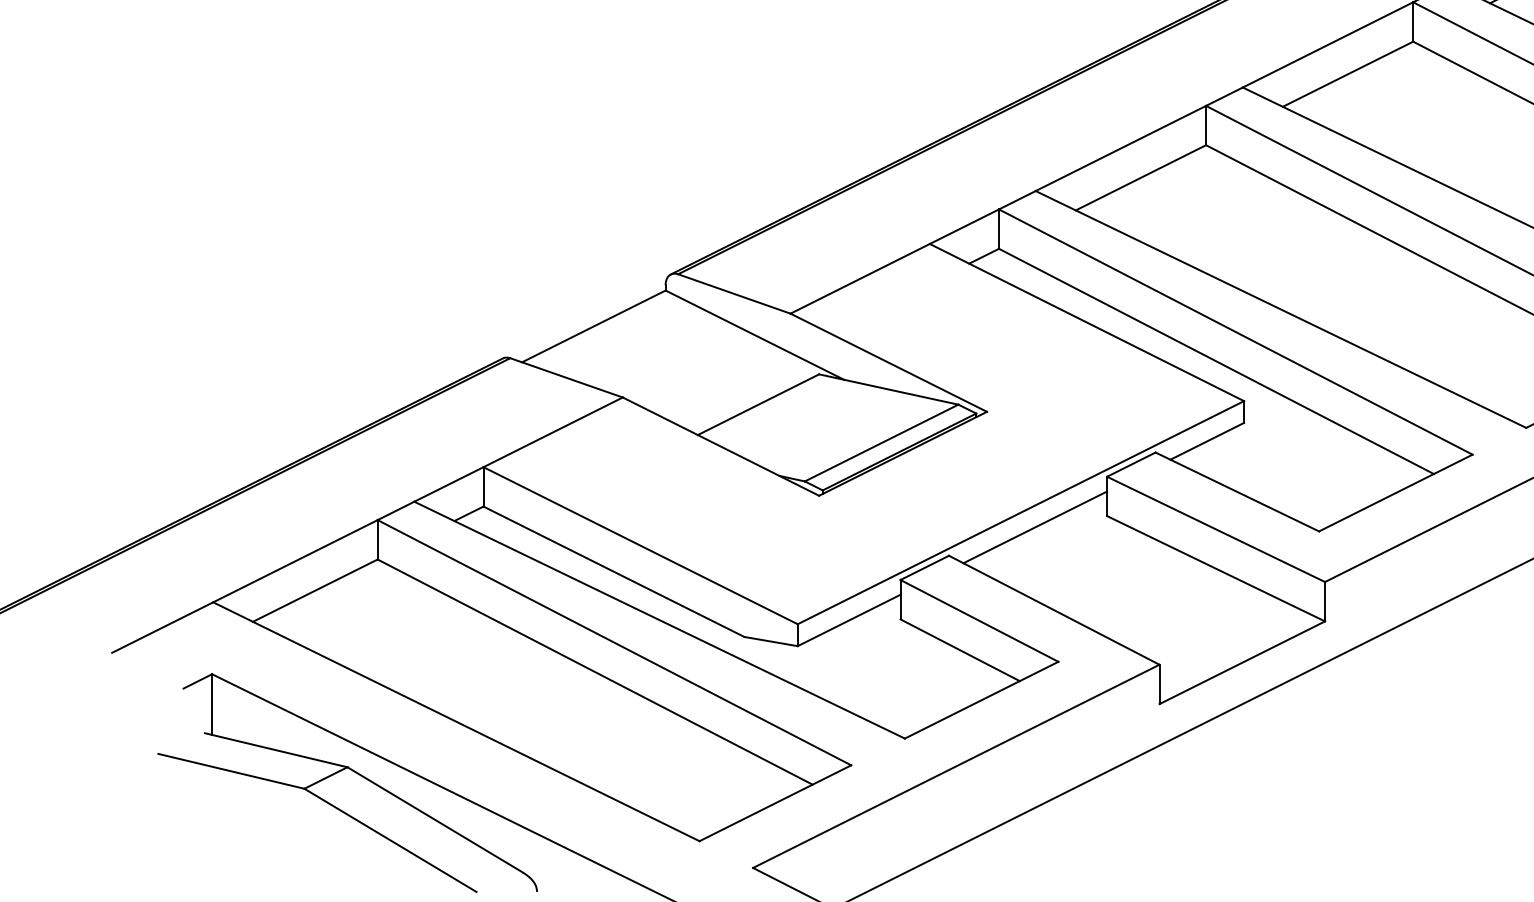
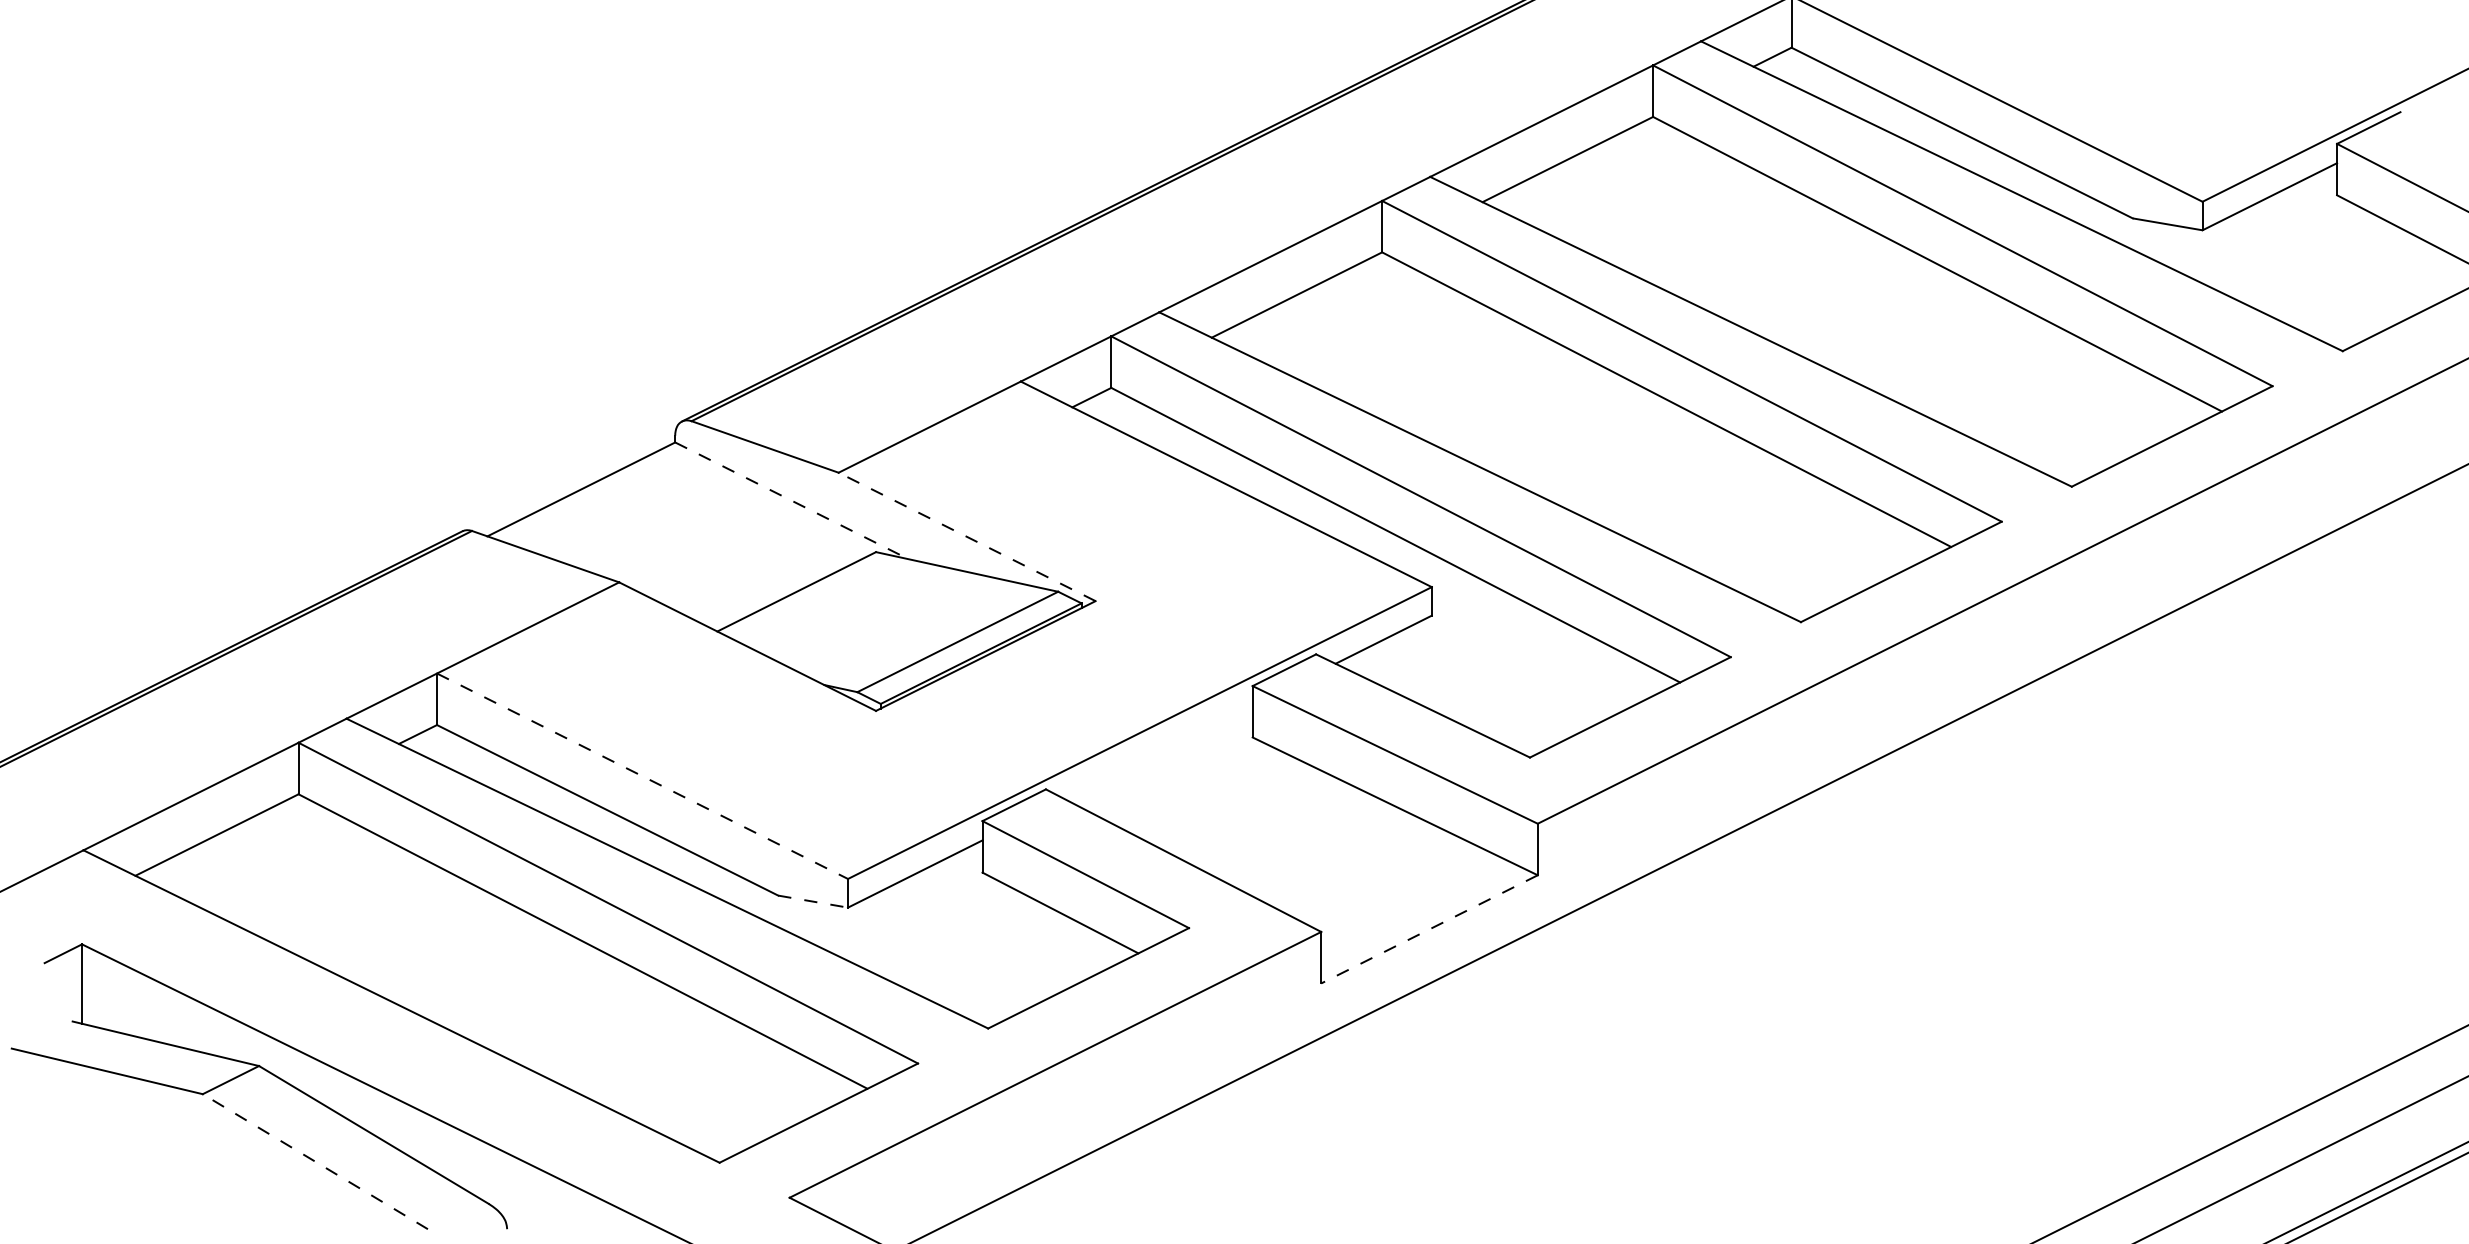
line: (755, 334) -> (792, 500), solid -> dashed
line: (889, 362) -> (967, 536), solid -> dashed
line: (1035, 527) -> (1158, 752), removed
line: (640, 545) -> (642, 776), solid -> dashed
line: (771, 641) -> (813, 901), solid -> dashed
line: (1242, 662) -> (1429, 929), solid -> dashed
line: (389, 840) -> (314, 1161), solid -> dashed

